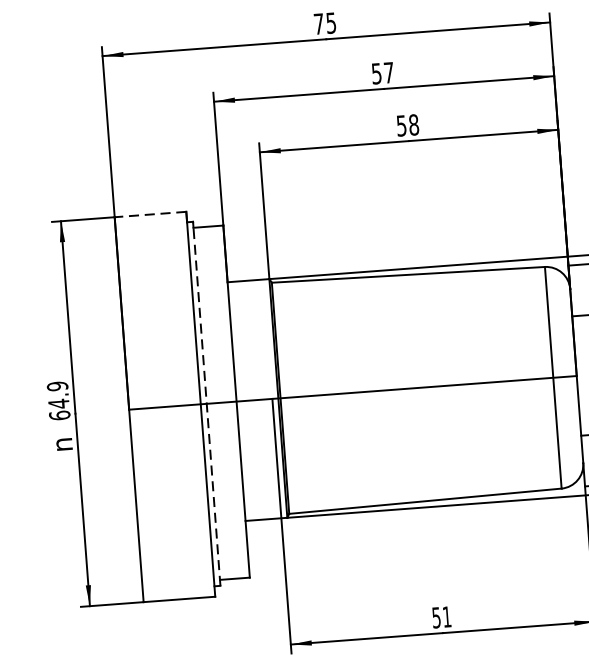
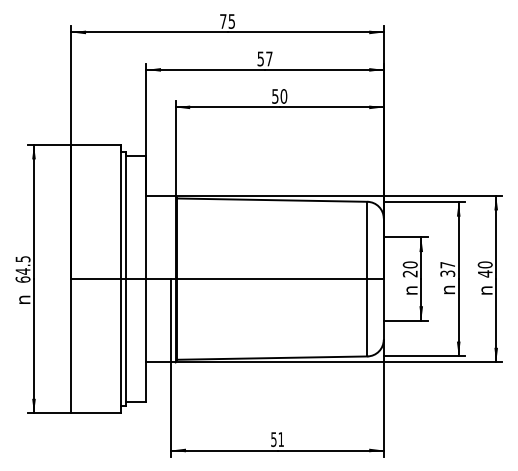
text: (413, 125) -> (283, 96), 58 -> 50
line: (150, 214) -> (96, 144), dashed -> solid
text: (56, 386) -> (22, 259), 64.9 -> 64.5
line: (206, 402) -> (125, 278), dashed -> solid

